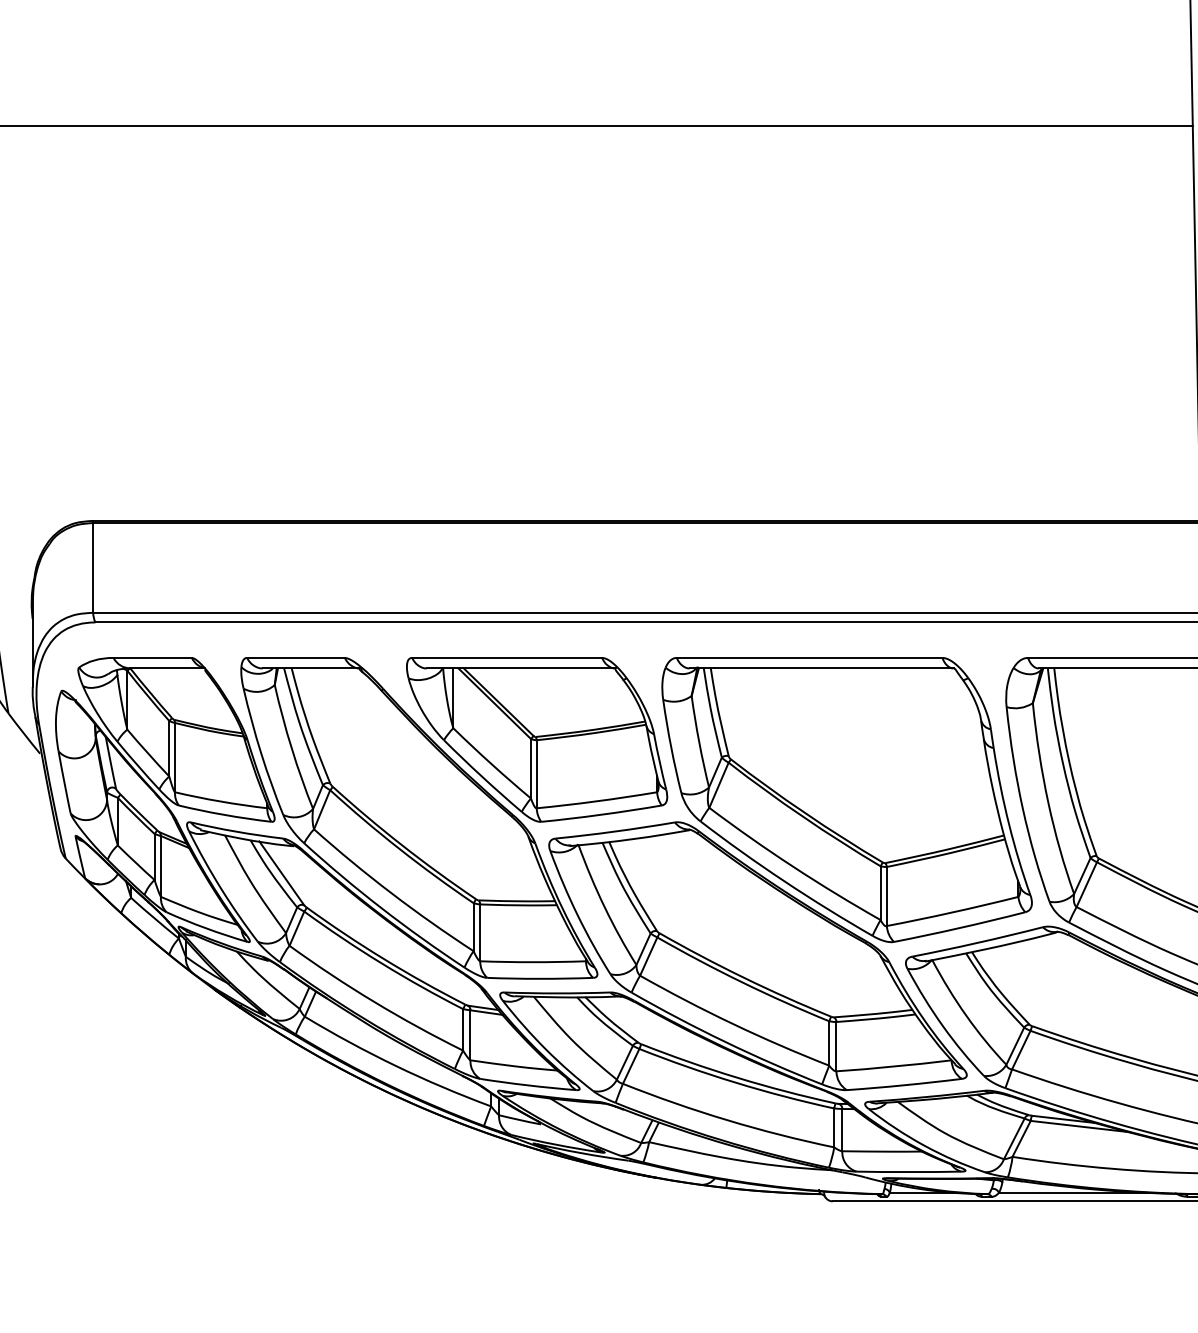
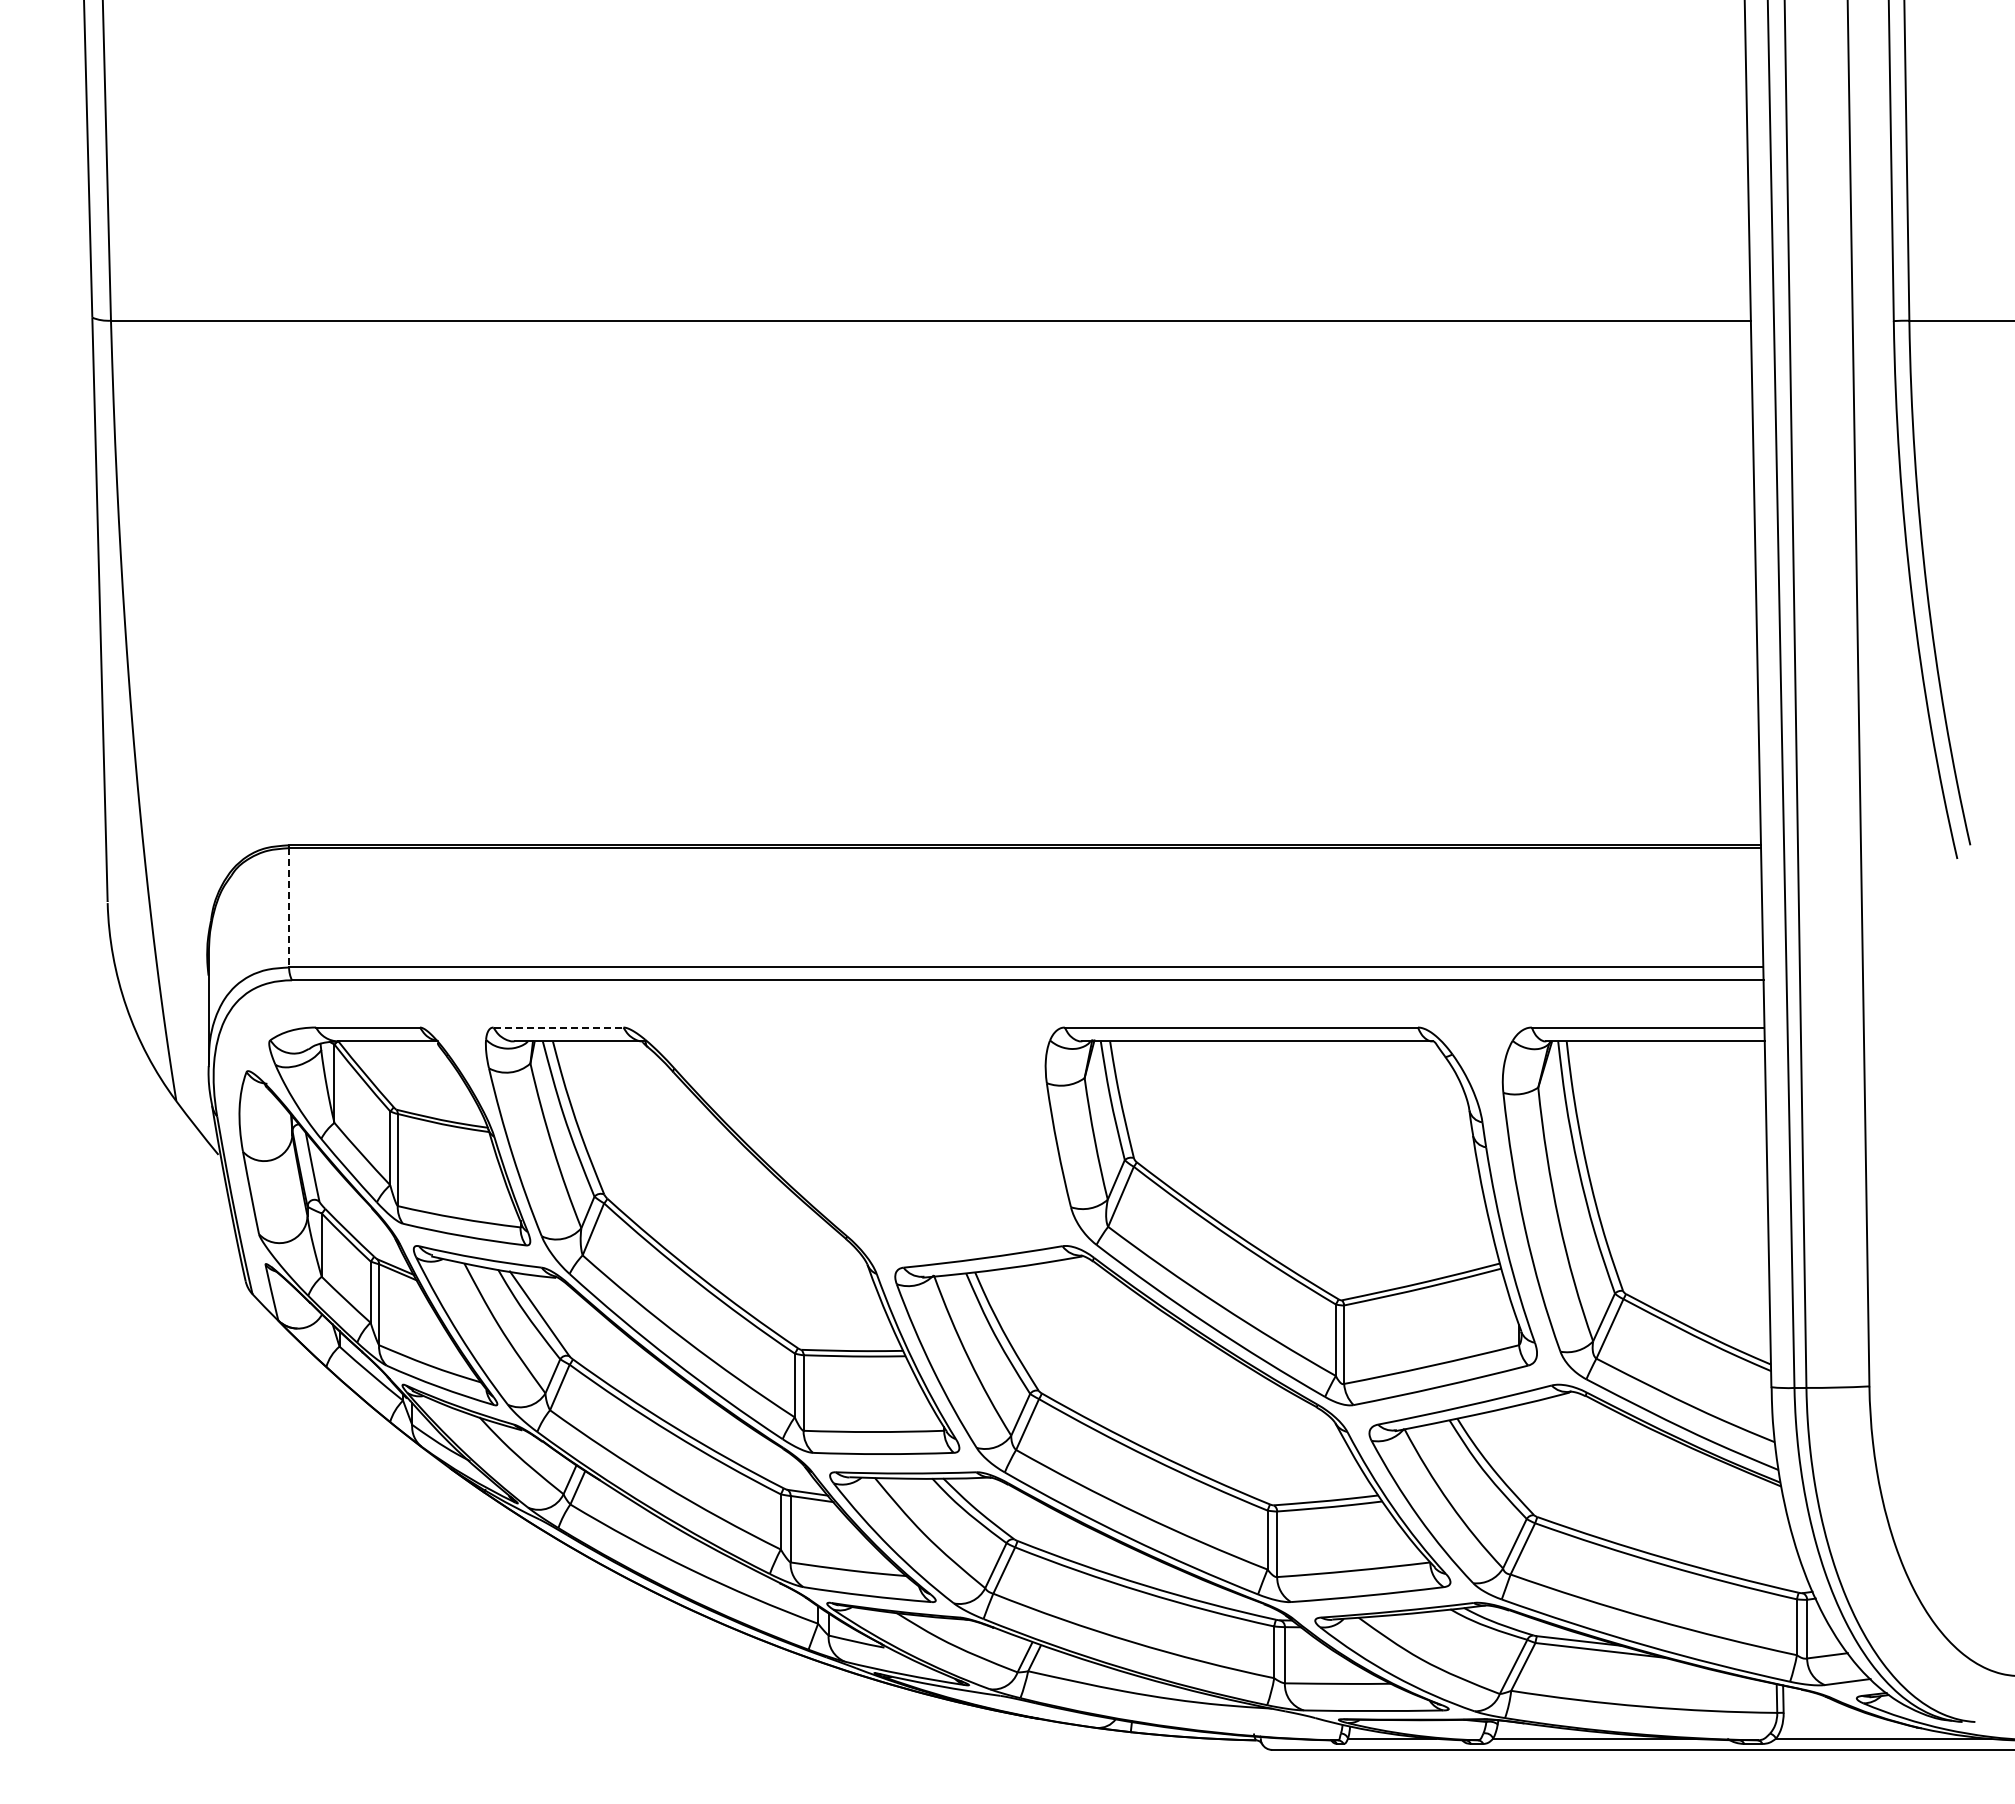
line: (93, 567) -> (289, 907), solid -> dashed
line: (295, 657) -> (558, 1027), solid -> dashed
part: (537, 739) -> (879, 1136), removed

